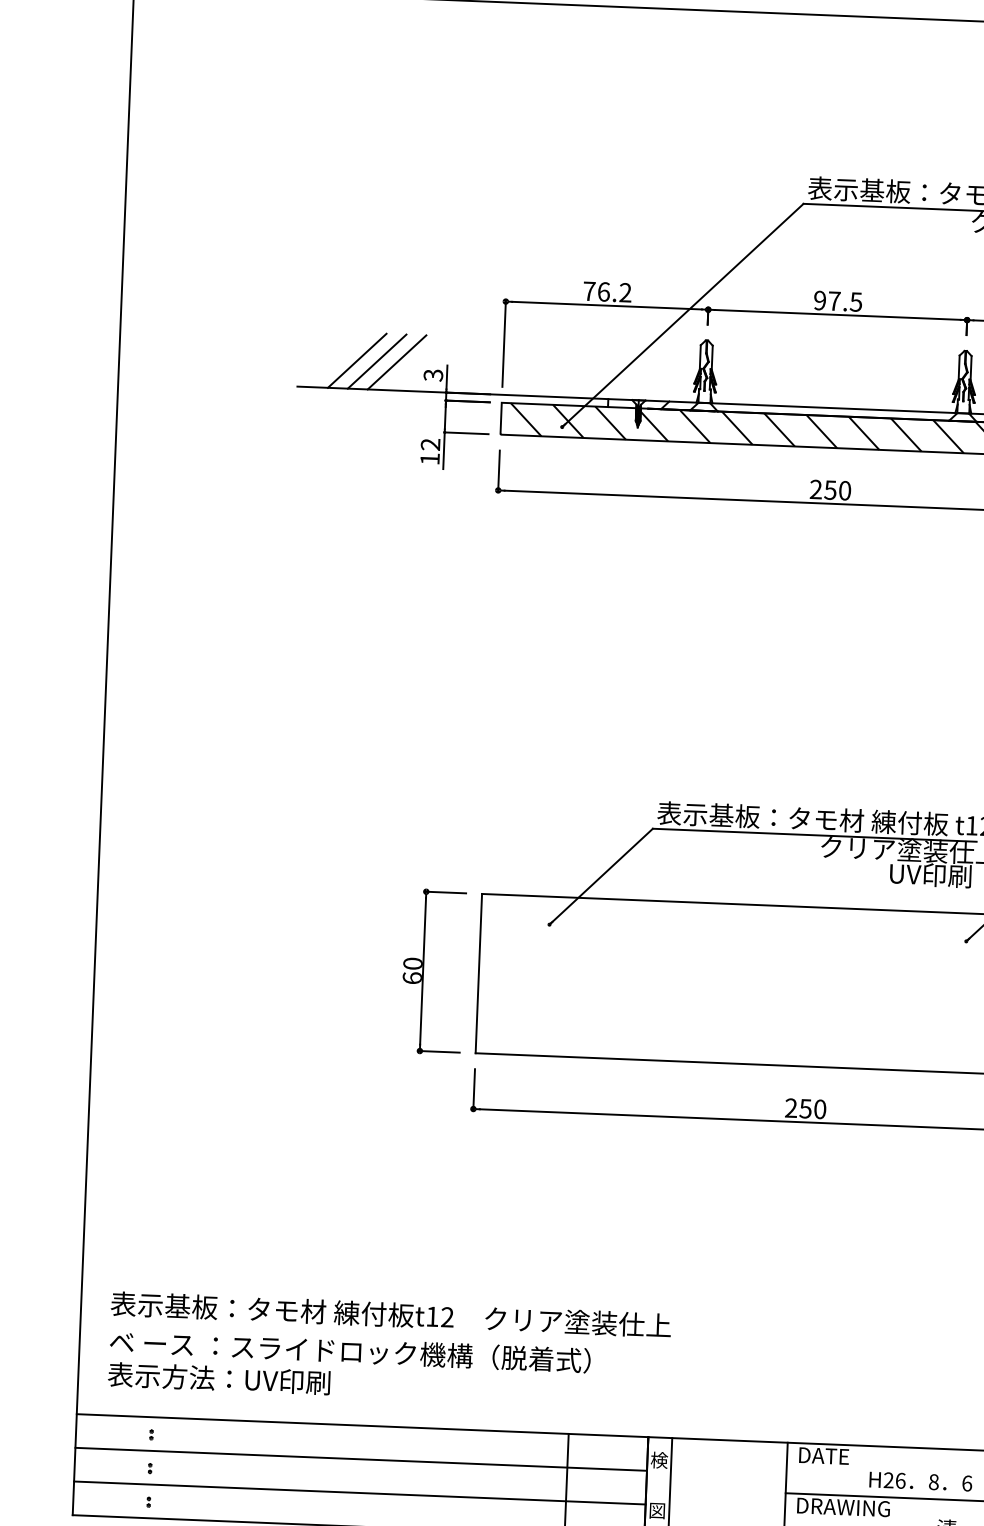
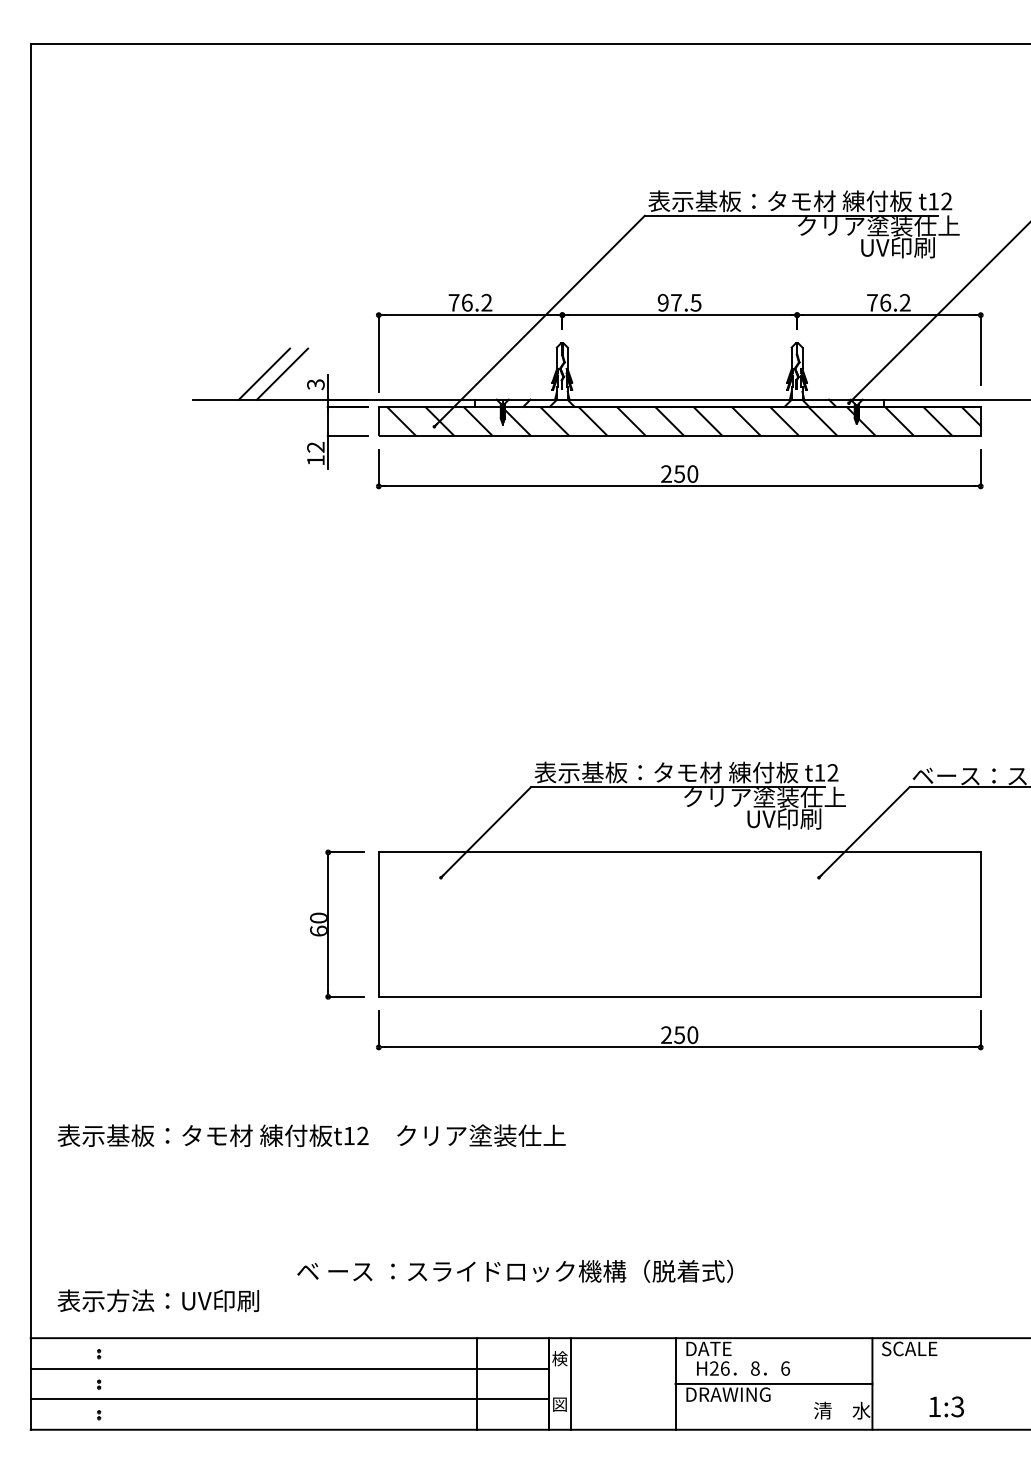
line: (356, 360) -> (245, 373), removed
text: (390, 1314) -> (311, 1135), moved
text: (349, 1350) -> (514, 1270), moved
text: (920, 1481) -> (743, 1368), moved

